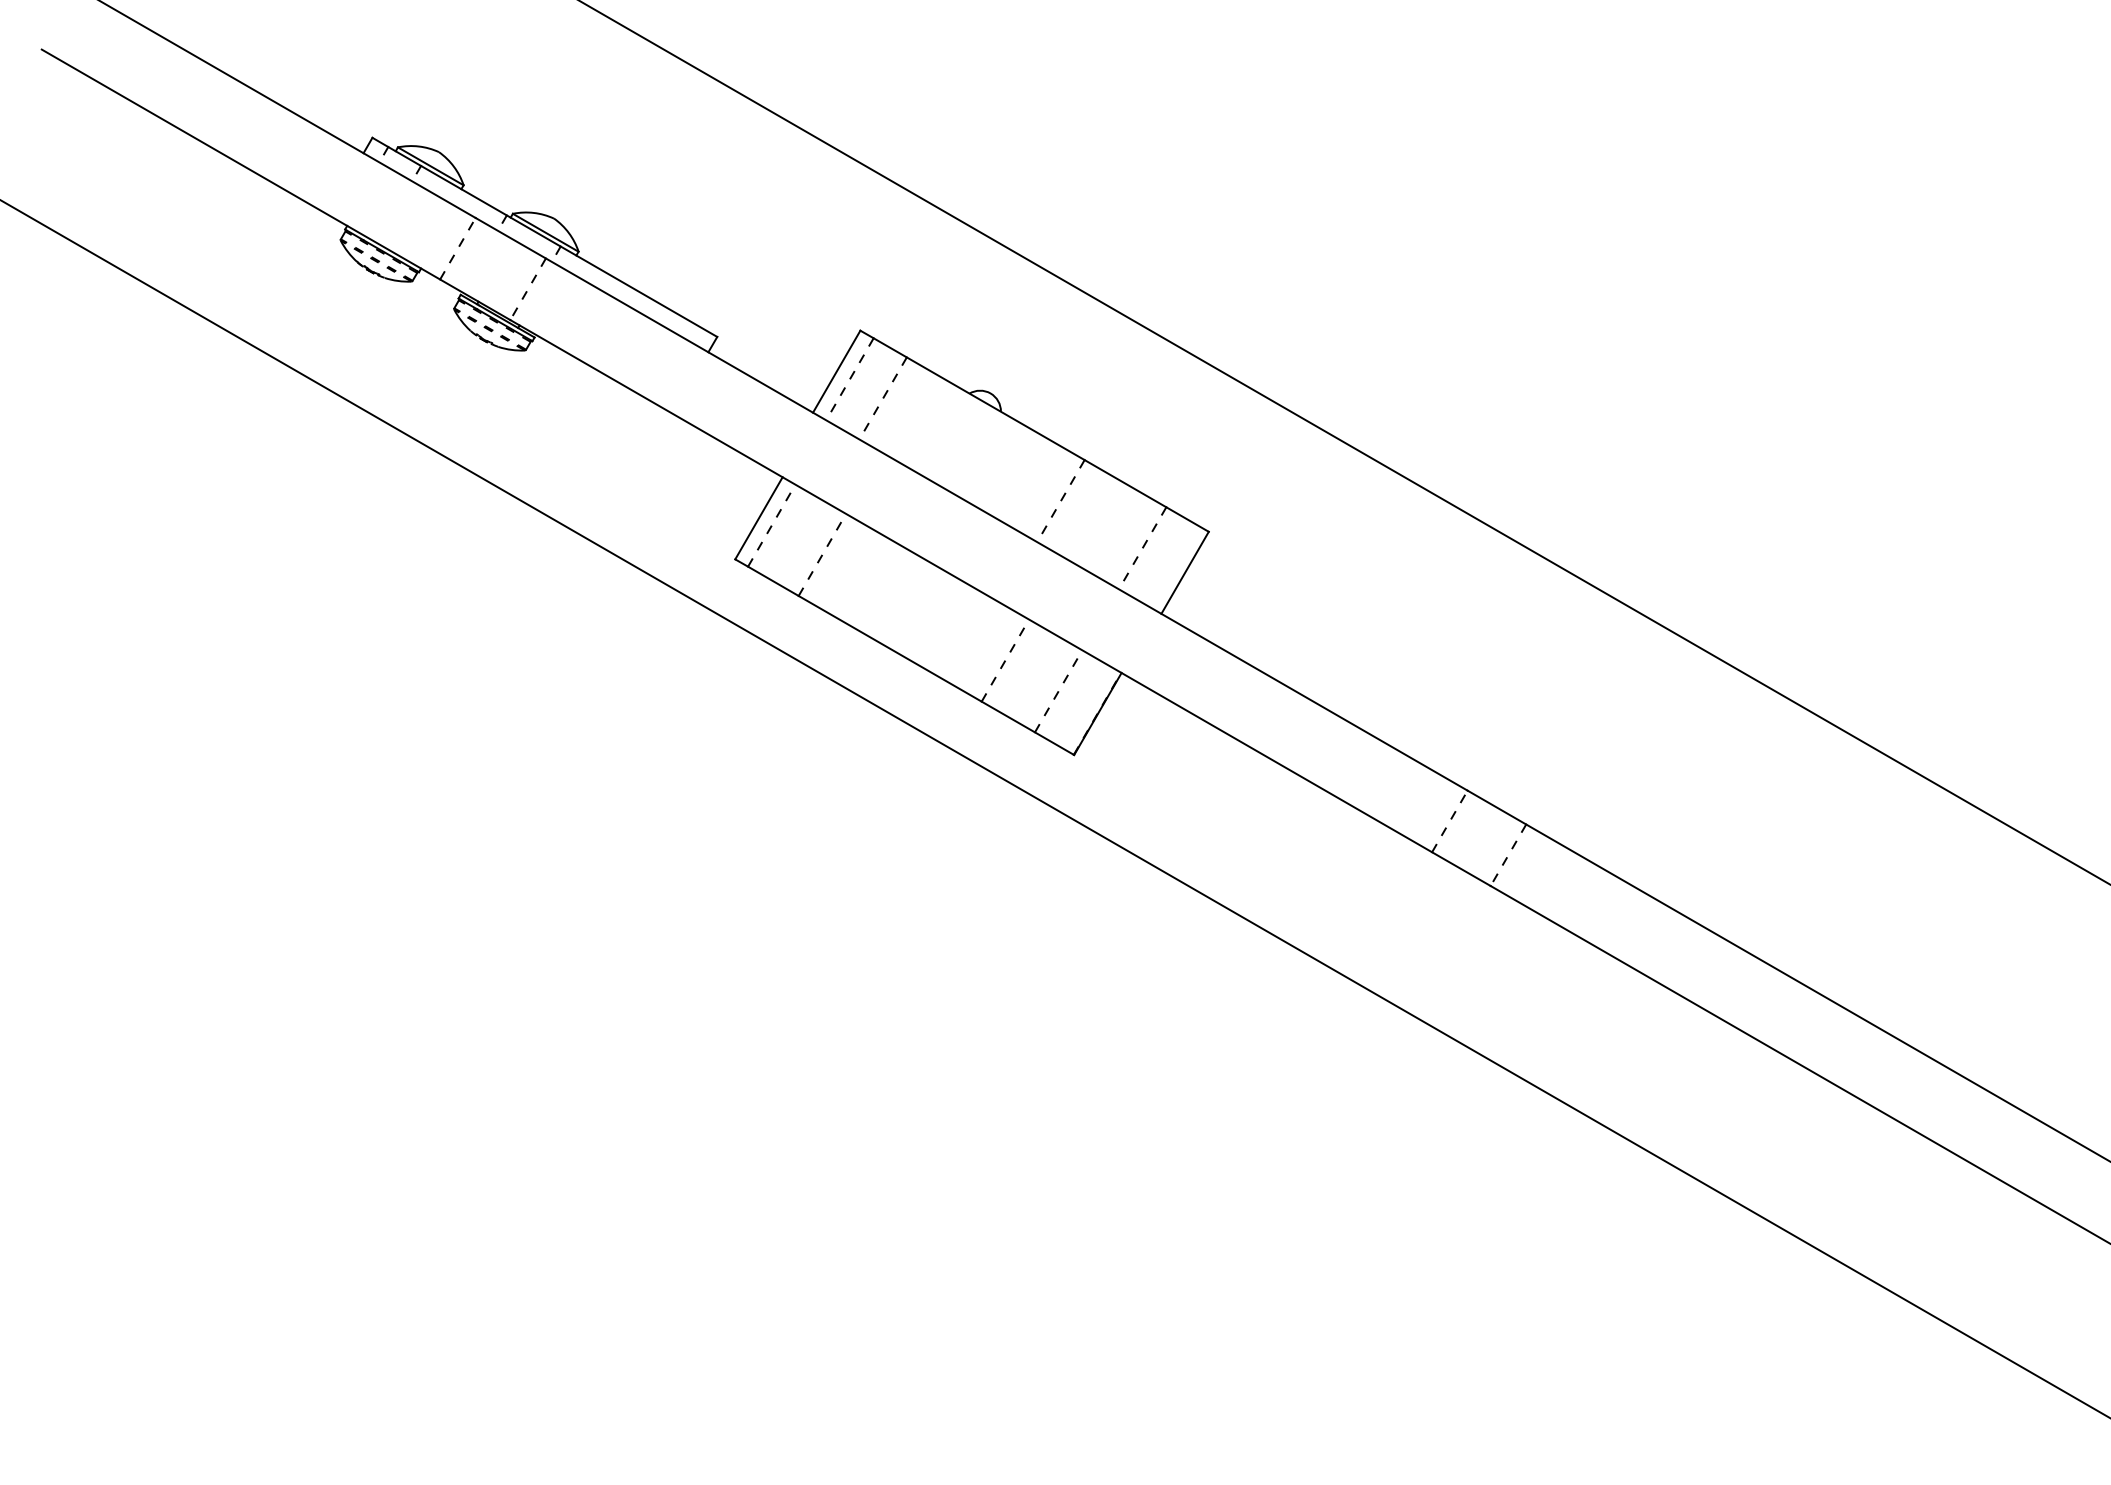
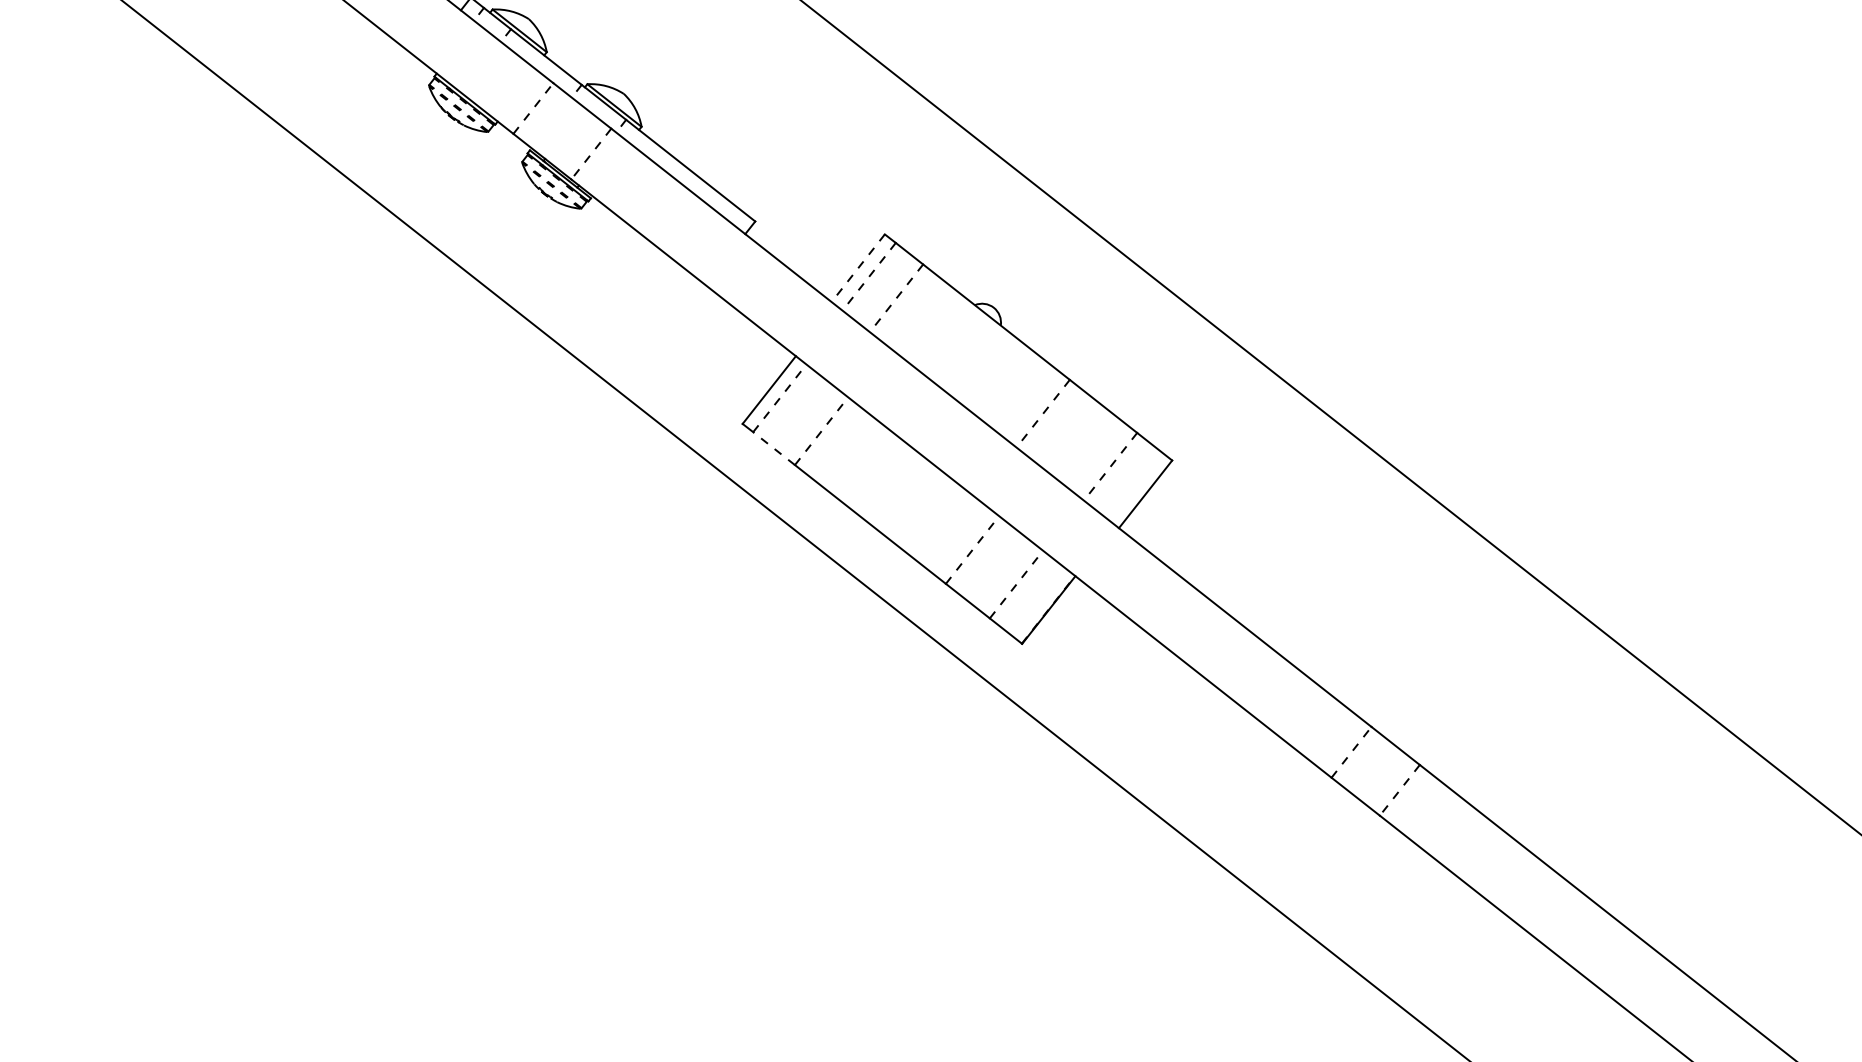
line: (836, 372) -> (857, 268), solid -> dashed
line: (772, 581) -> (773, 448), solid -> dashed

